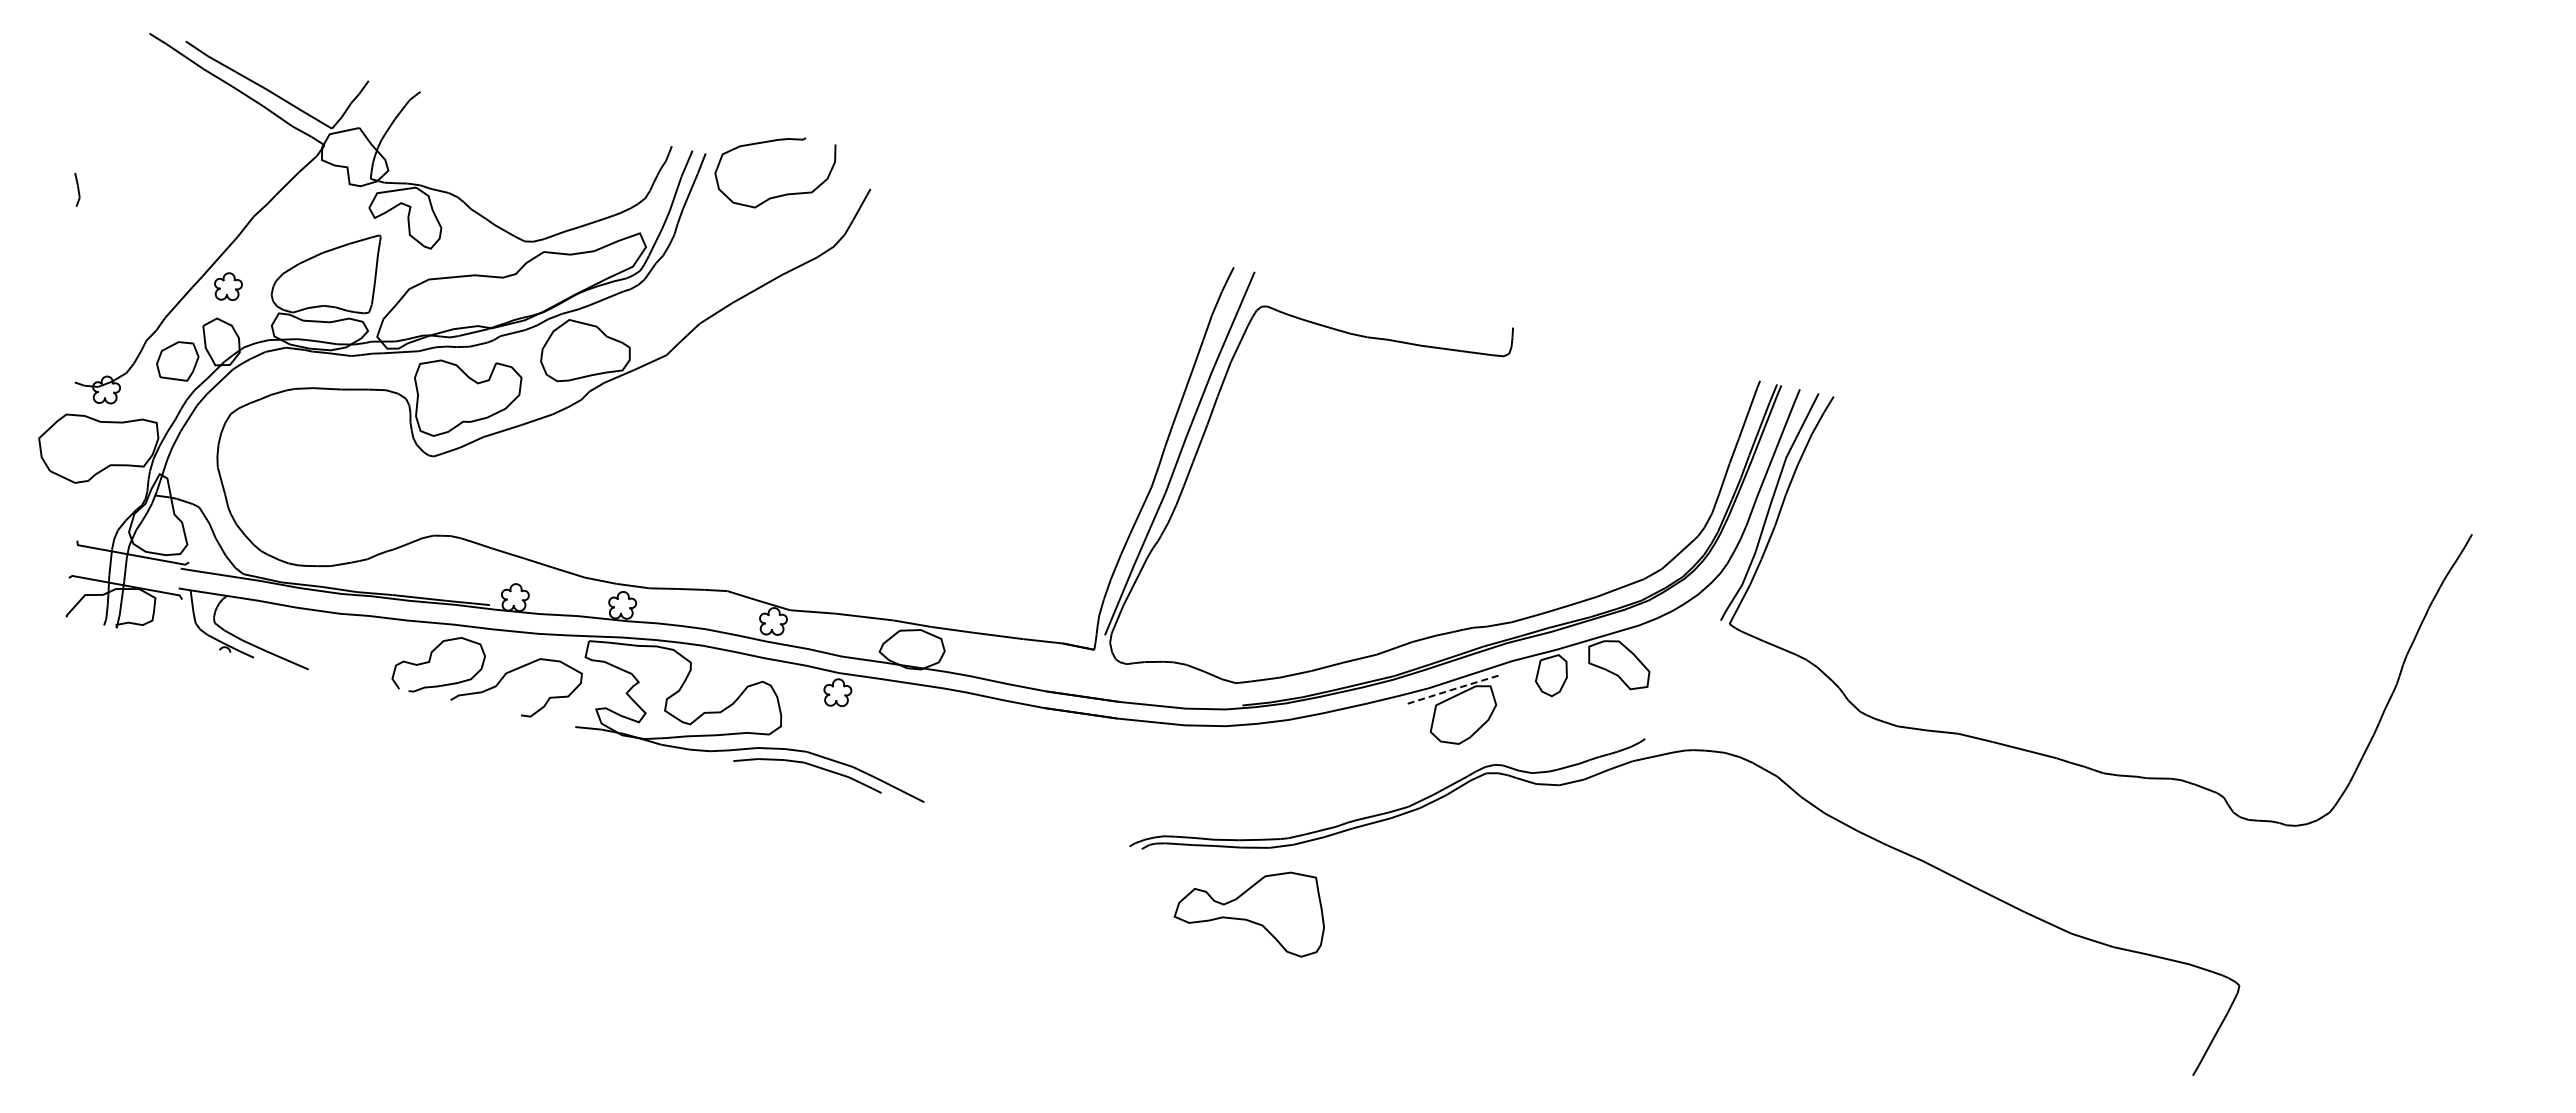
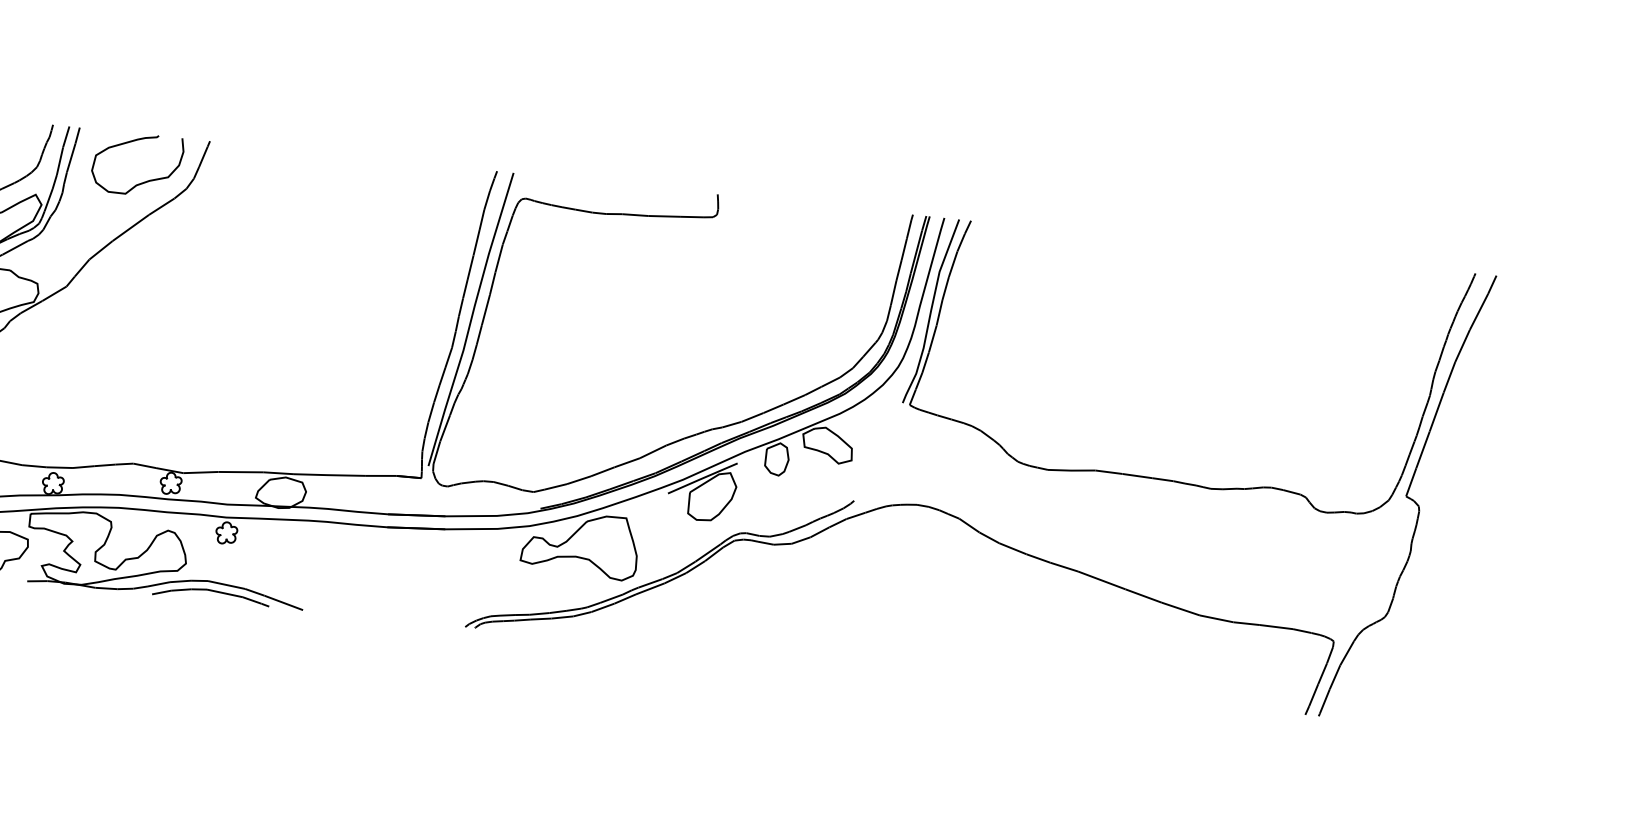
curve: (781, 194) -> (144, 181), moved
line: (1453, 689) -> (702, 478), dashed -> solid
curve: (2354, 808) -> (1407, 495), added
part: (1248, 914) -> (577, 552), moved

